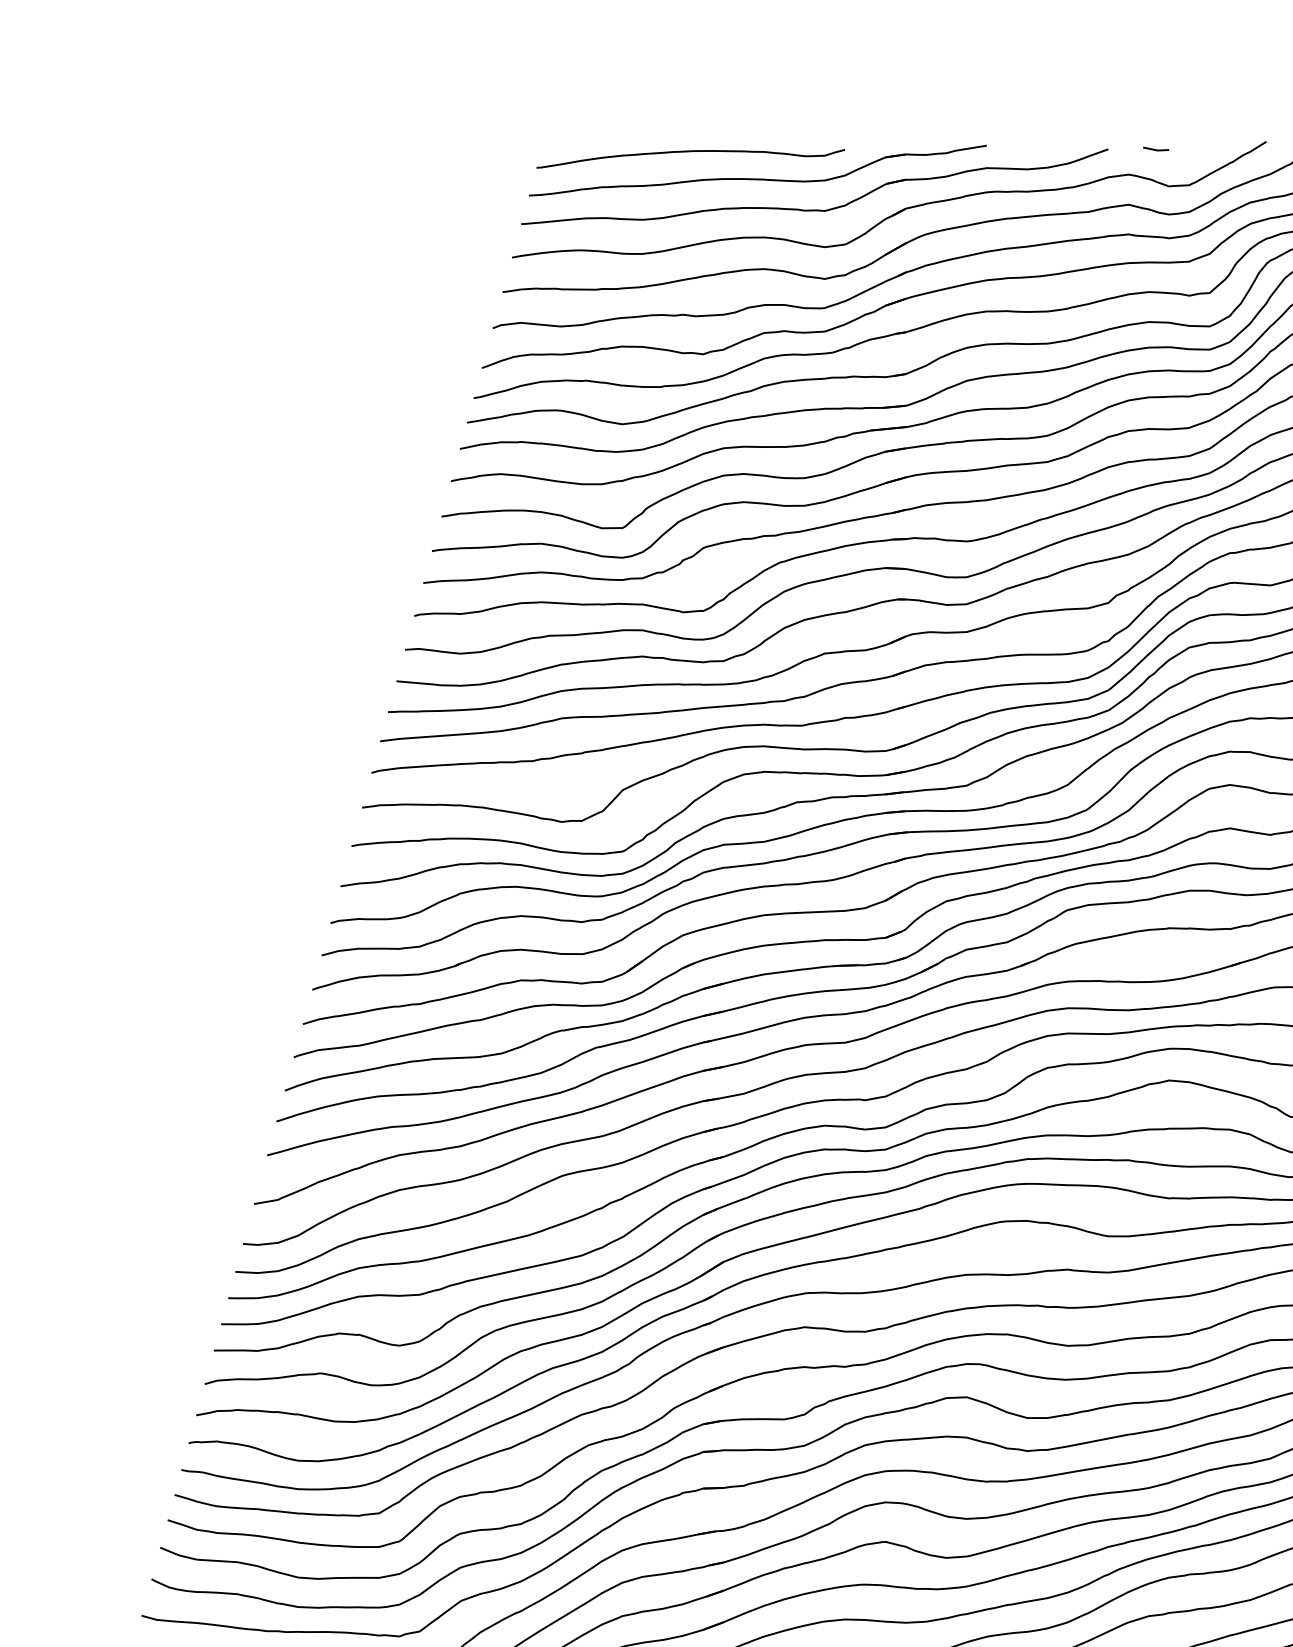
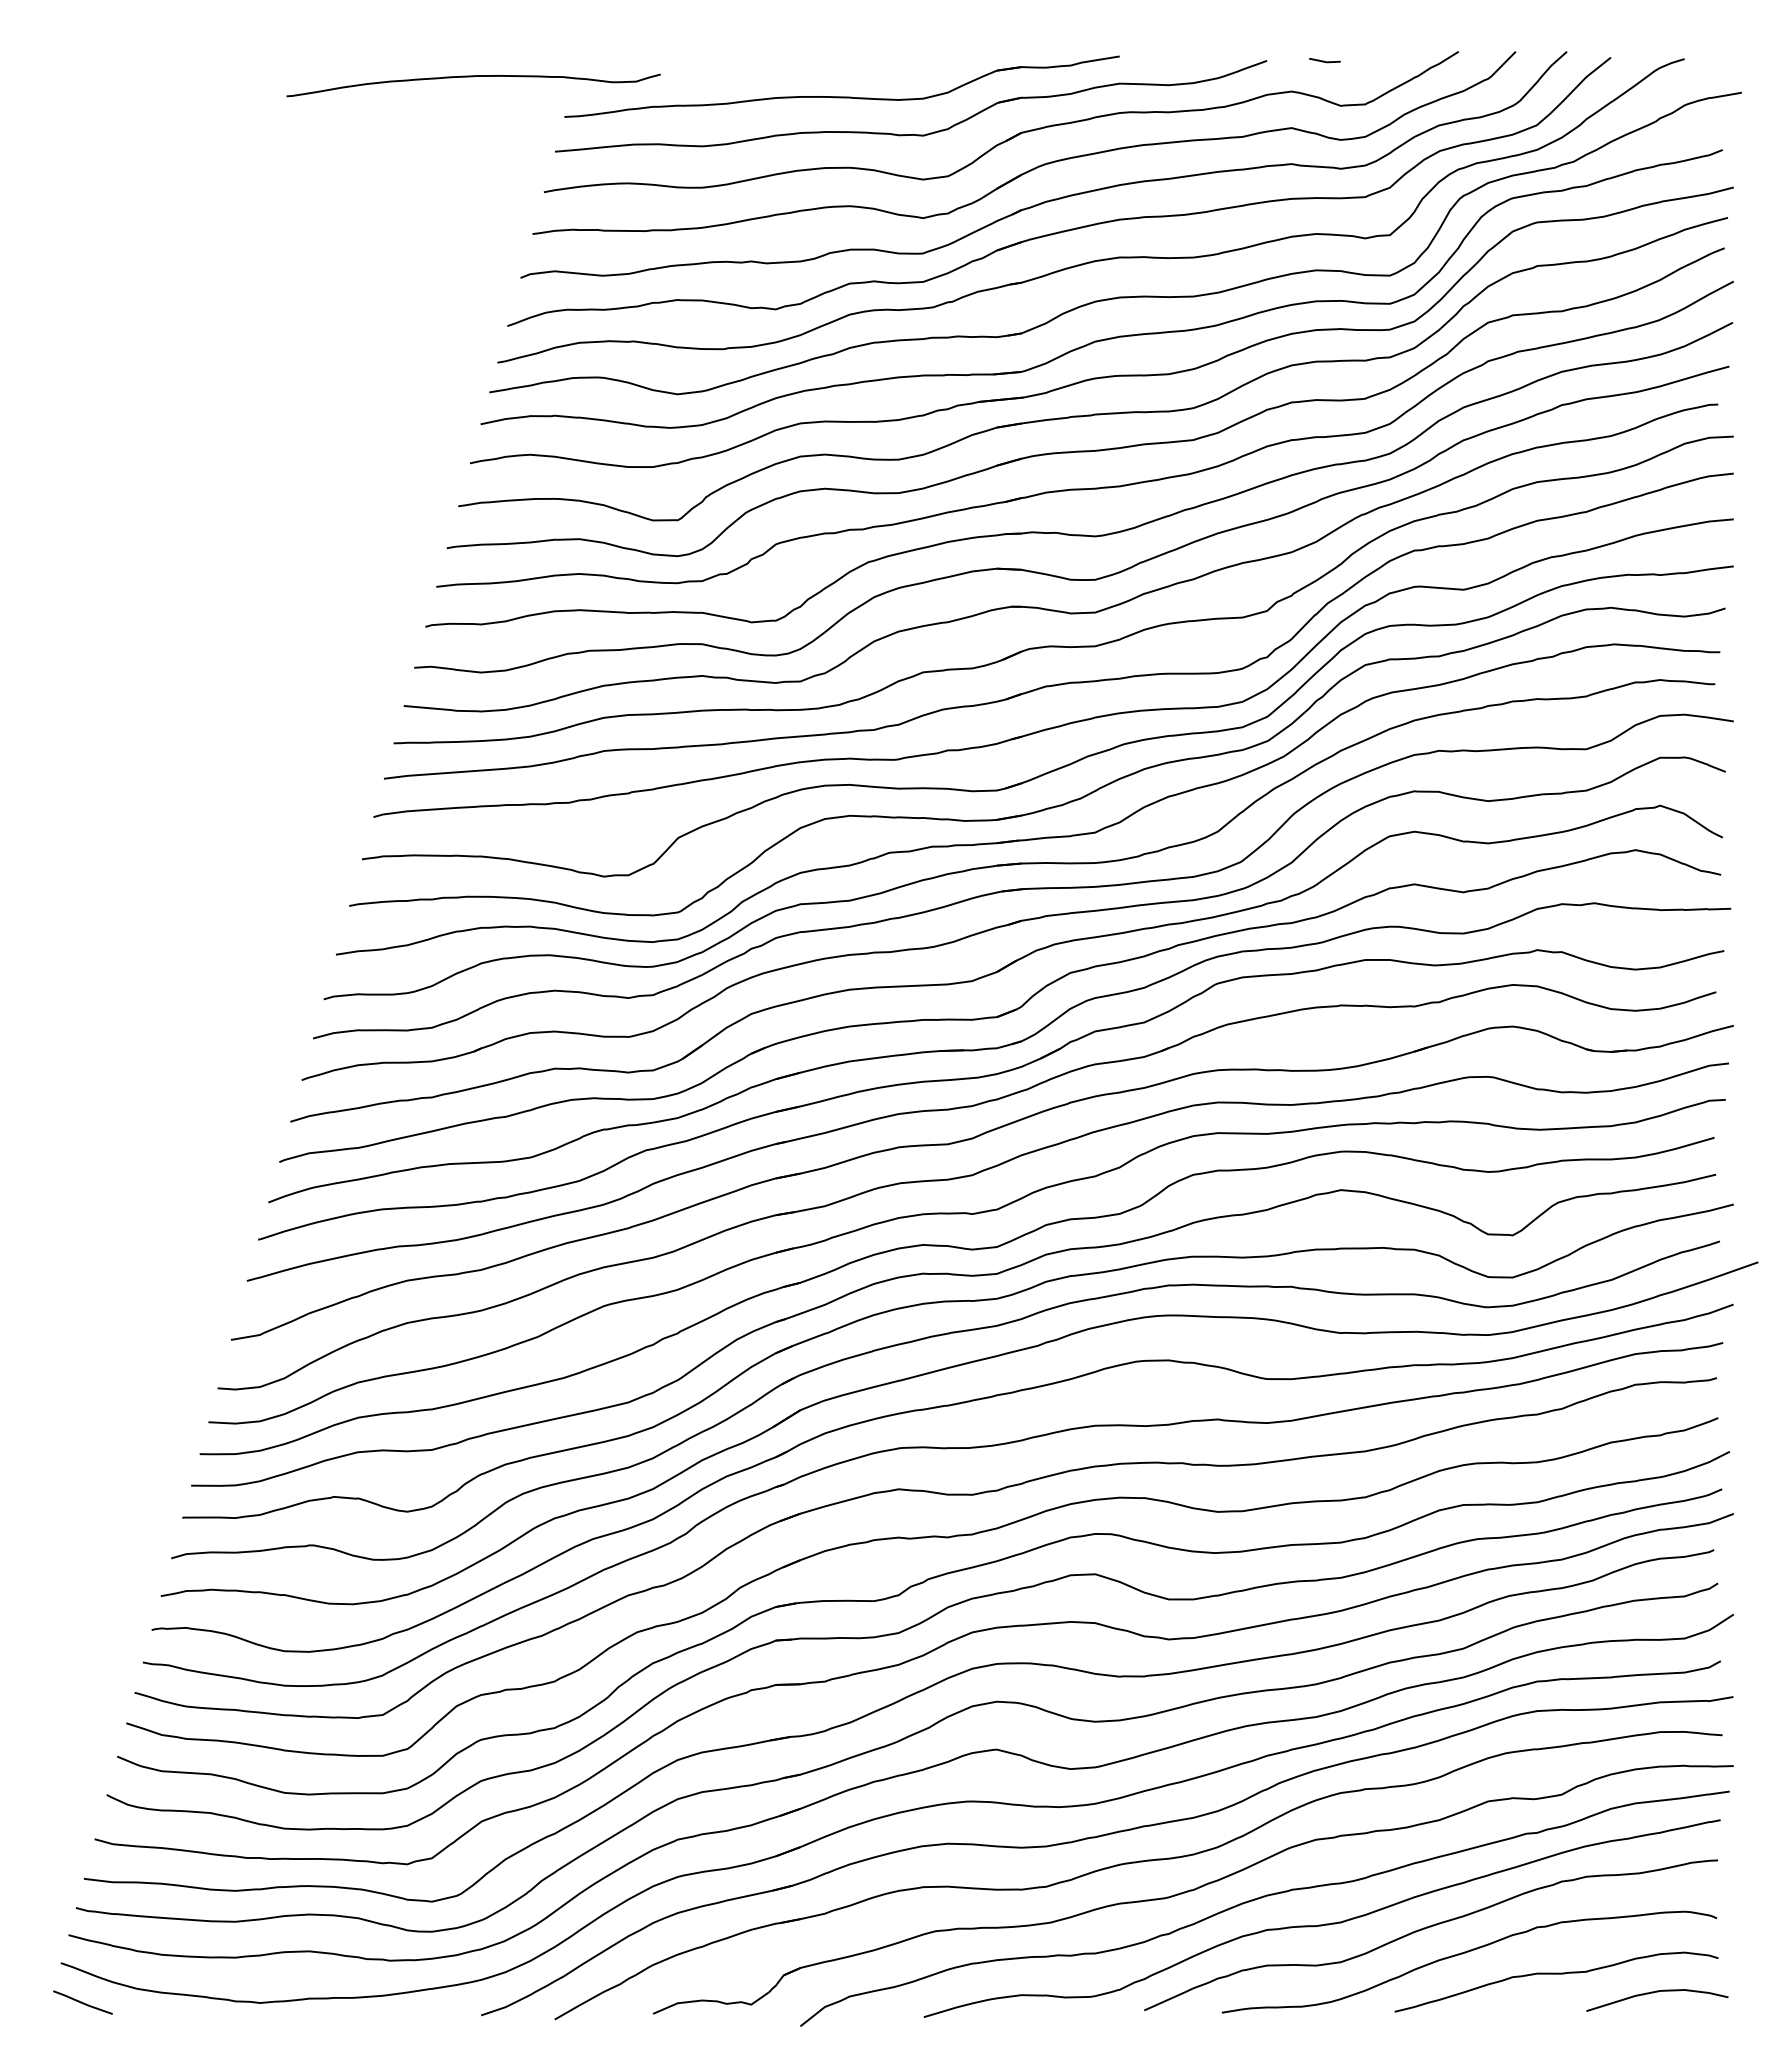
curve: (690, 152) -> (473, 77), moved

